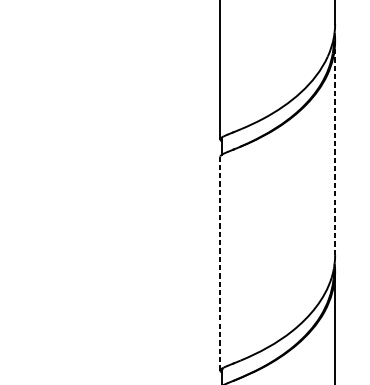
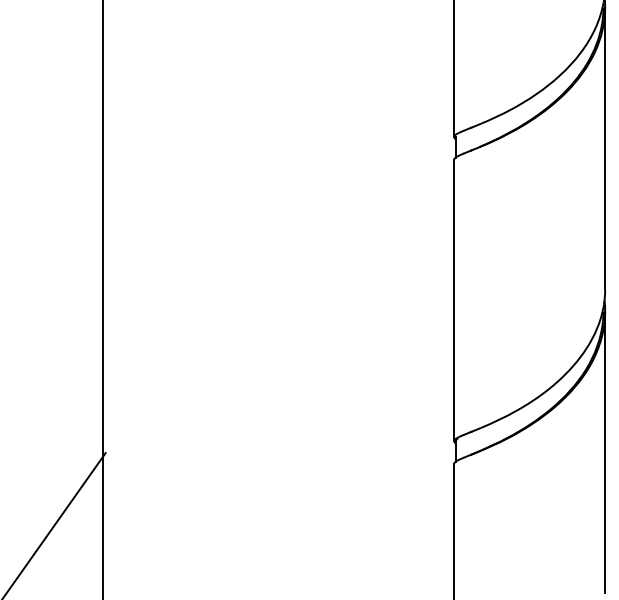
line: (335, 148) -> (605, 148), dashed -> solid
line: (220, 263) -> (454, 300), dashed -> solid

